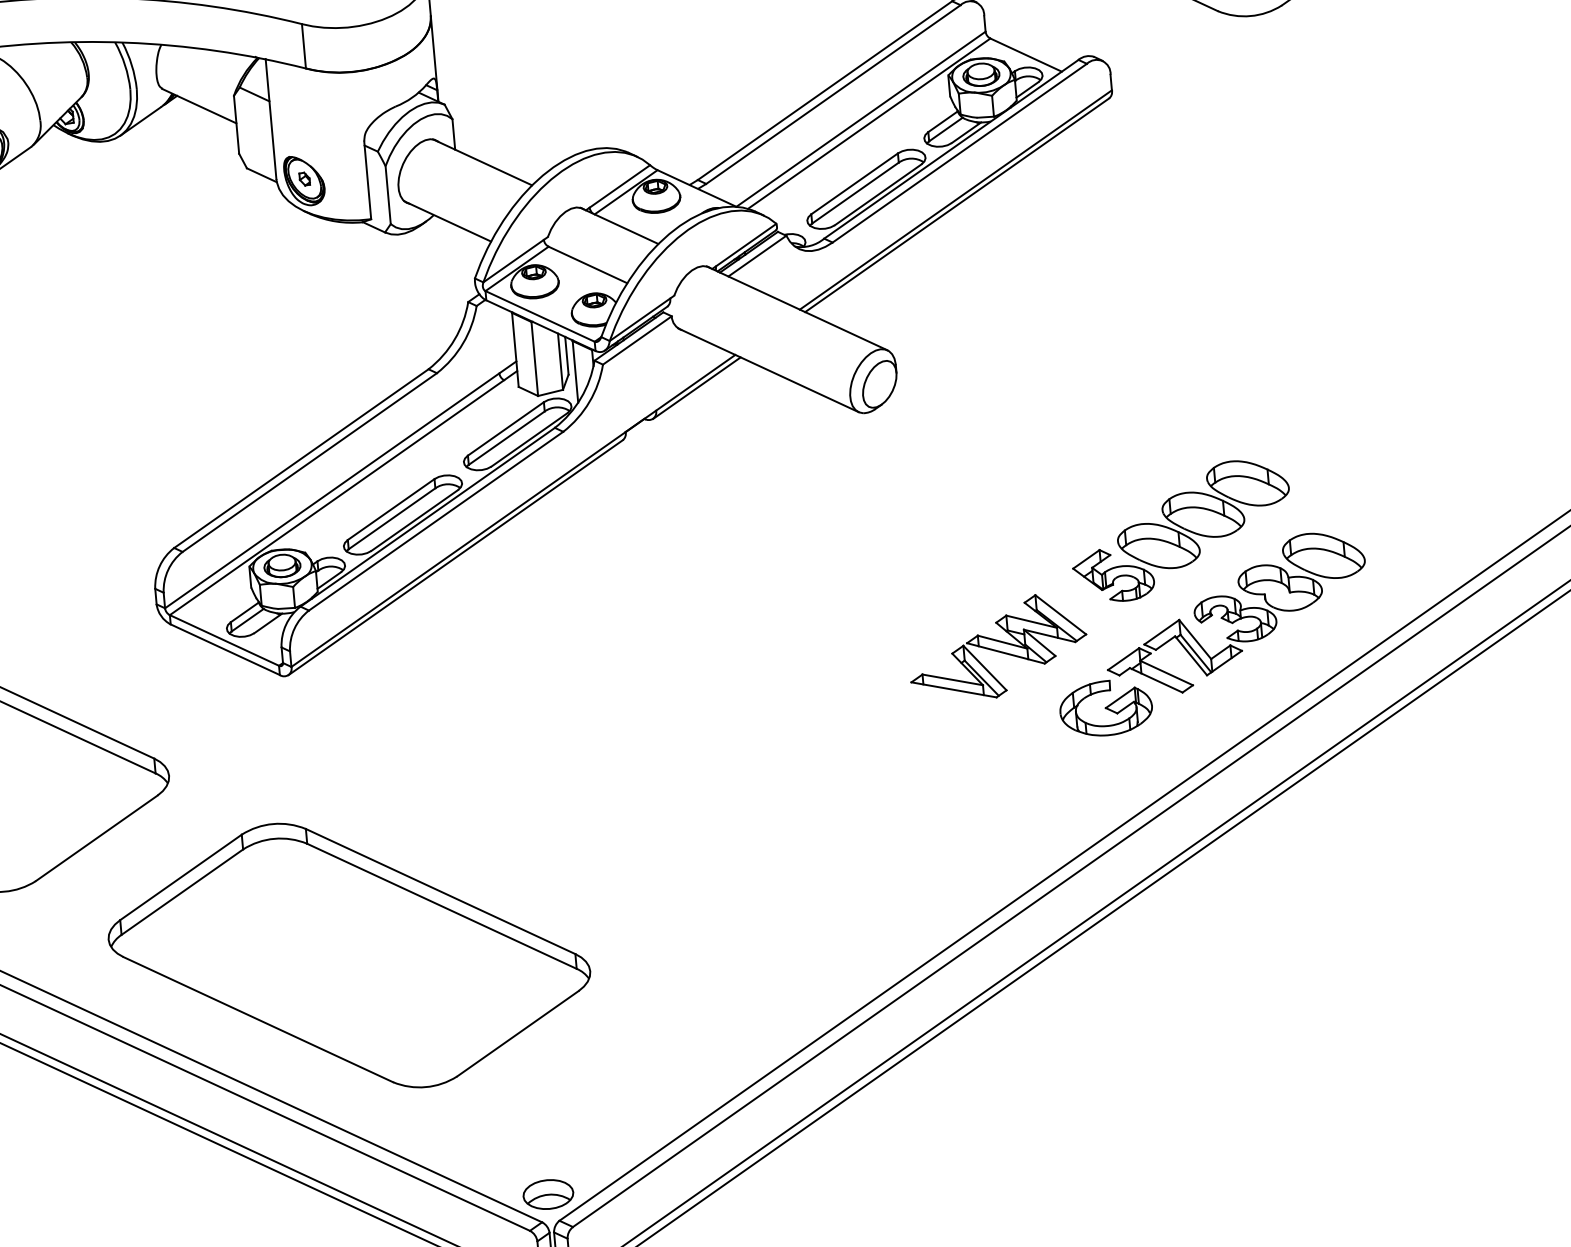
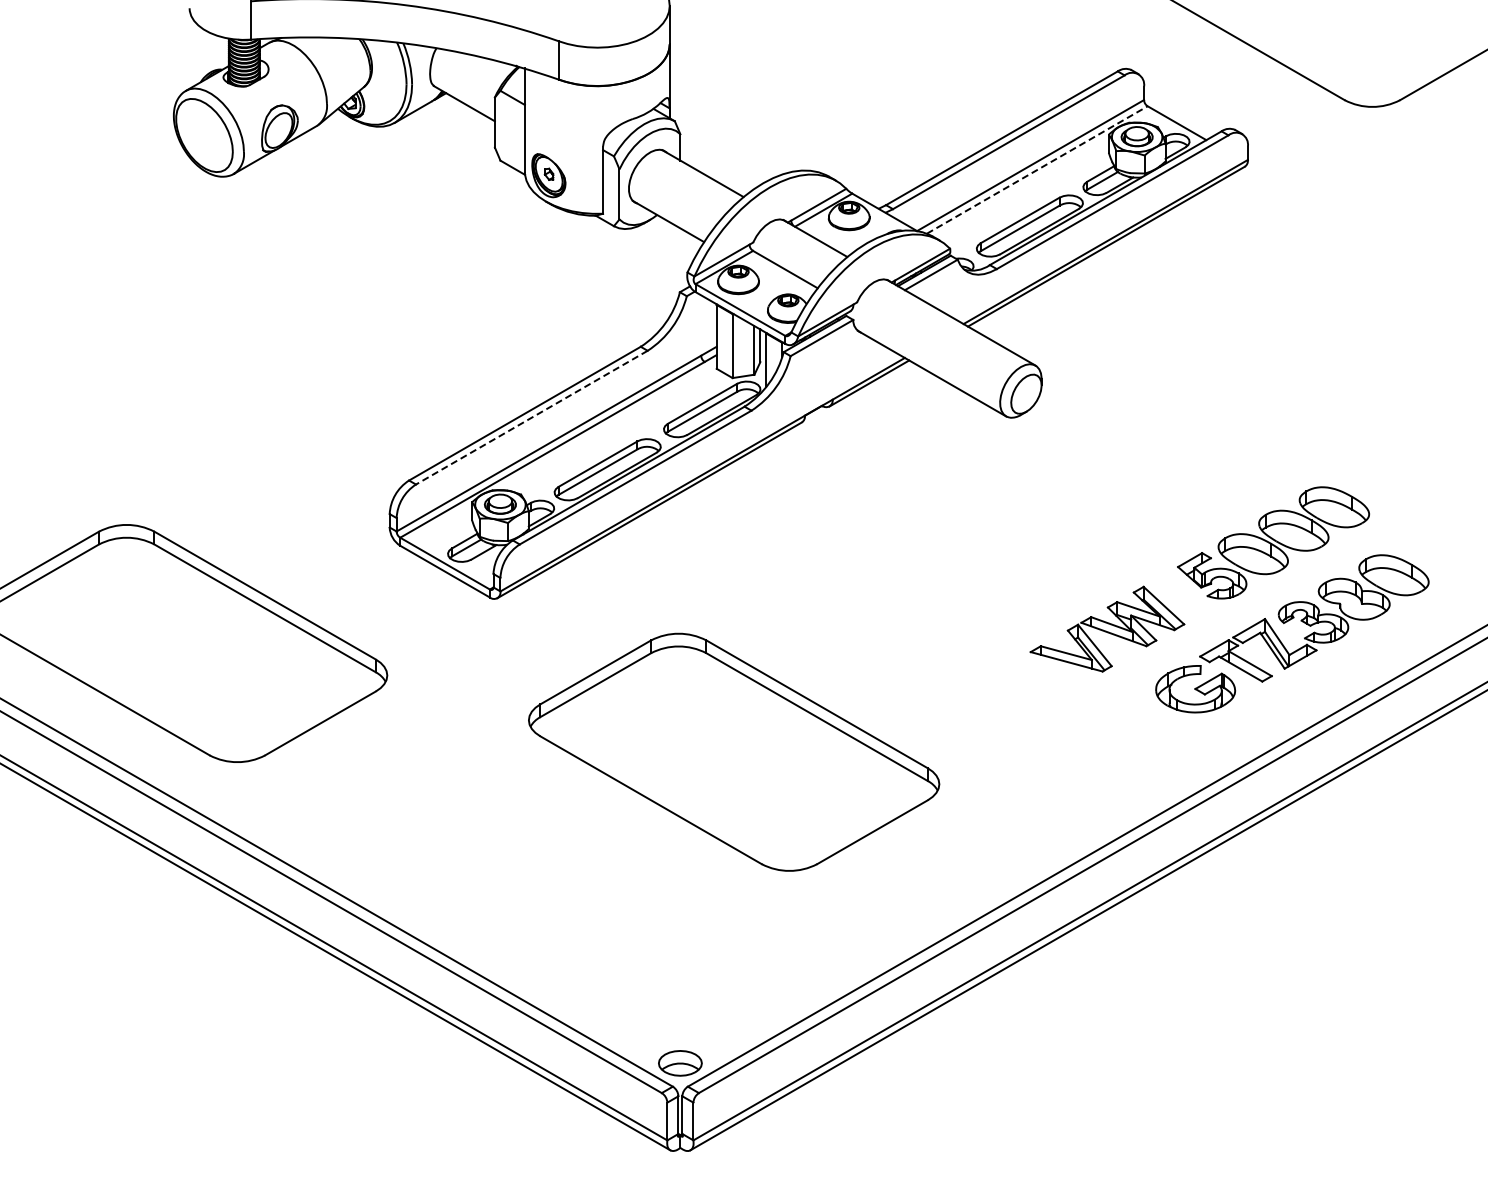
line: (869, 123) -> (1037, 169), solid -> dashed
line: (309, 462) -> (531, 417), solid -> dashed
part: (349, 954) -> (734, 751), moved

